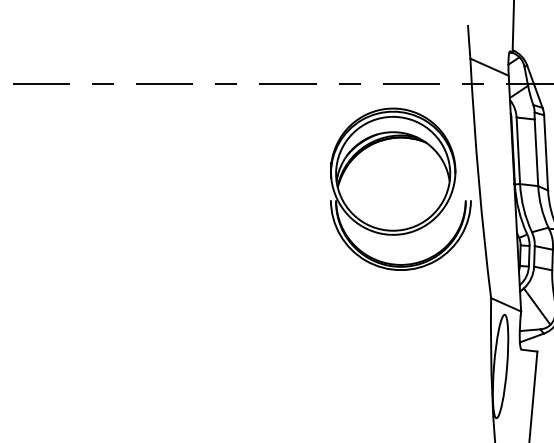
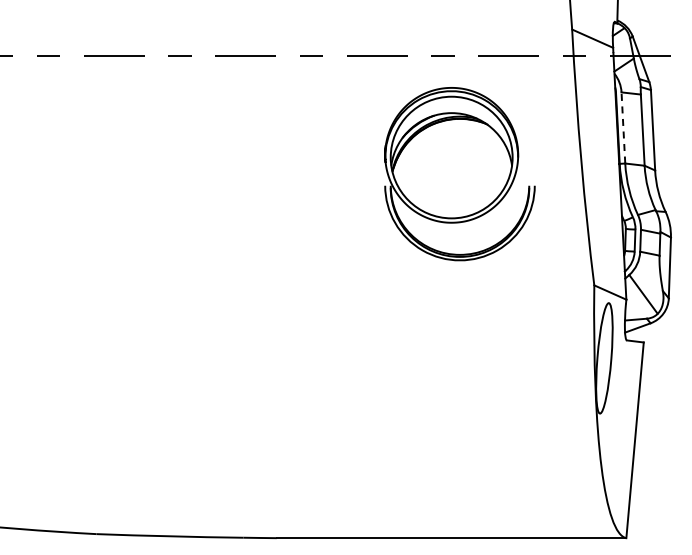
line: (518, 150) -> (623, 127), solid -> dashed
part: (400, 189) -> (459, 174), moved

